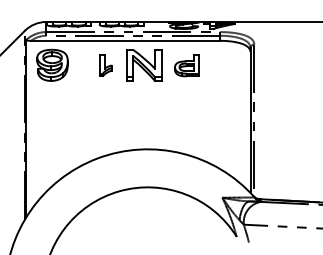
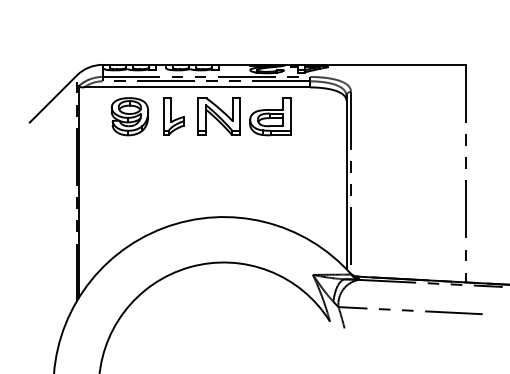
part: (52, 65) -> (129, 116), moved
part: (105, 65) -> (173, 116), size x1.43
part: (186, 65) -> (270, 116), size x1.43

